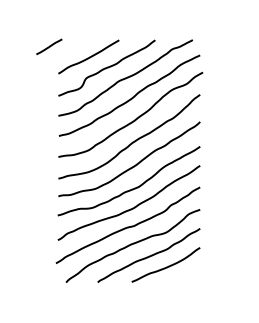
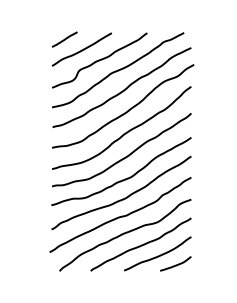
line: (49, 46) -> (64, 39), moved
curve: (184, 275) -> (175, 264), added

